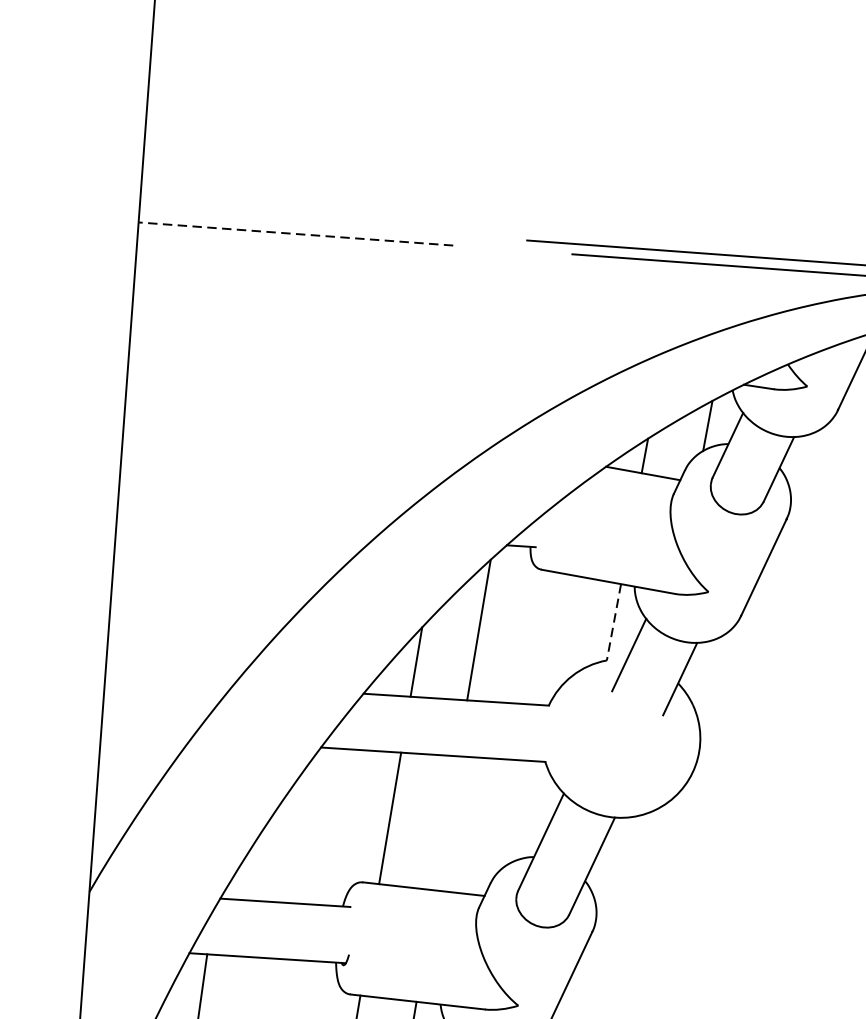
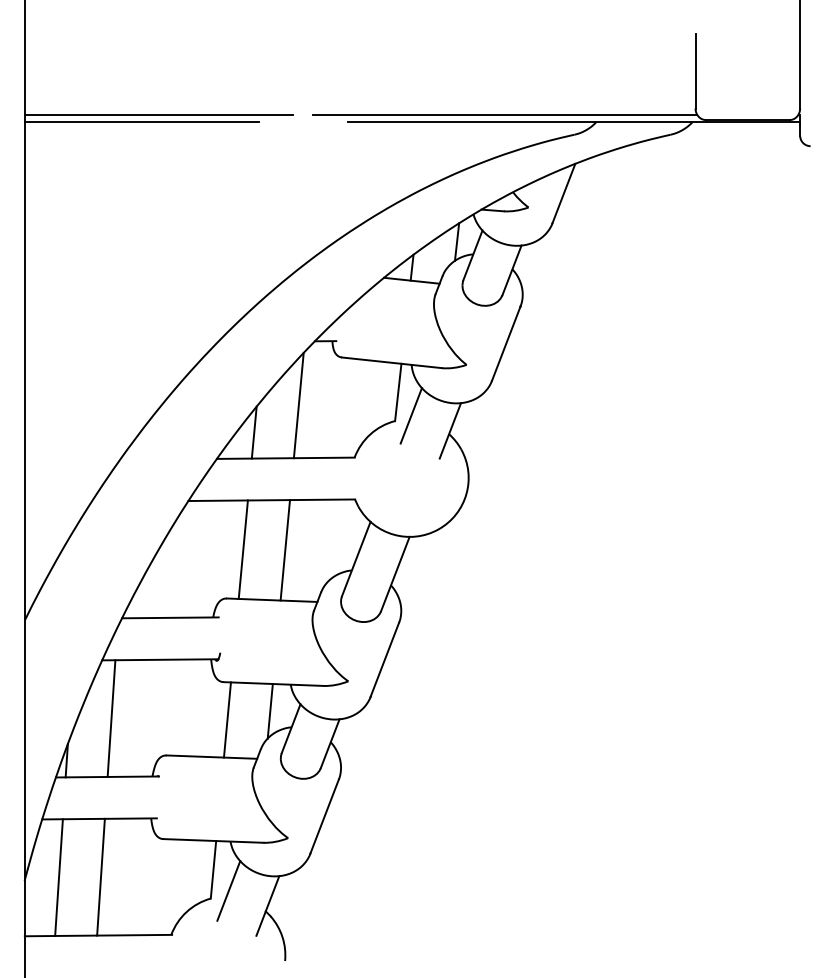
line: (319, 224) -> (158, 114), added
line: (295, 234) -> (141, 122), dashed -> solid
line: (614, 622) -> (398, 392), dashed -> solid
line: (446, 823) -> (285, 550), added

